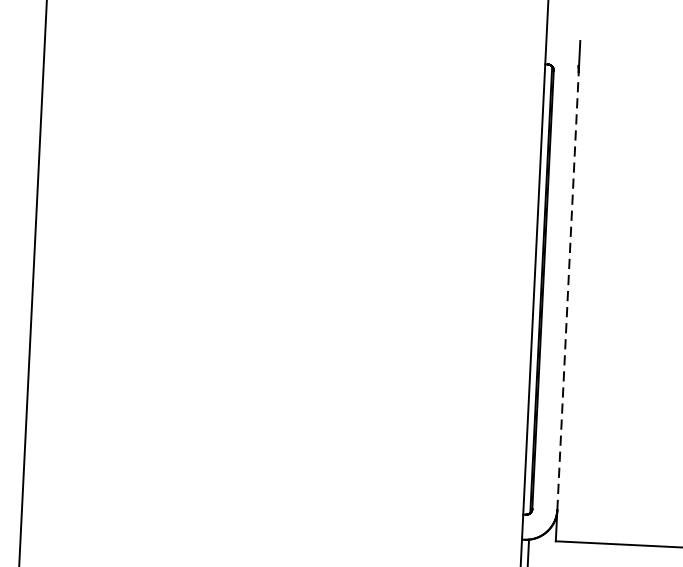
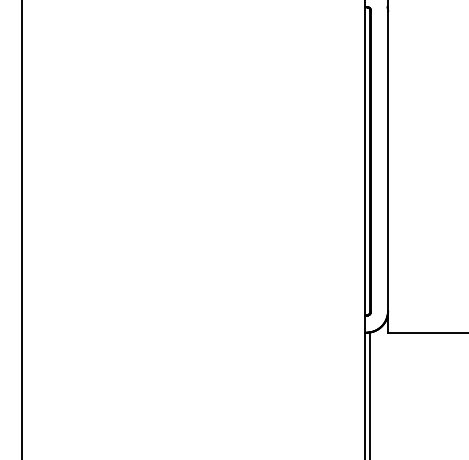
line: (568, 291) -> (388, 161), dashed -> solid

